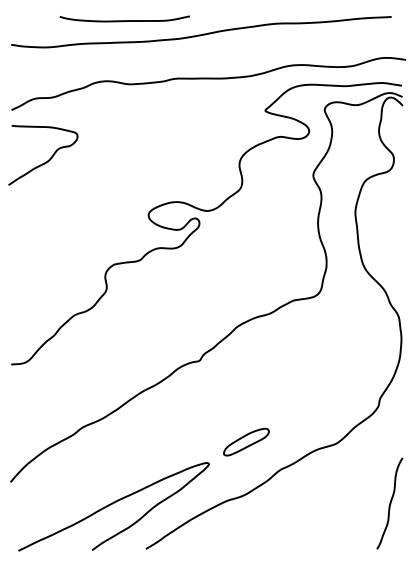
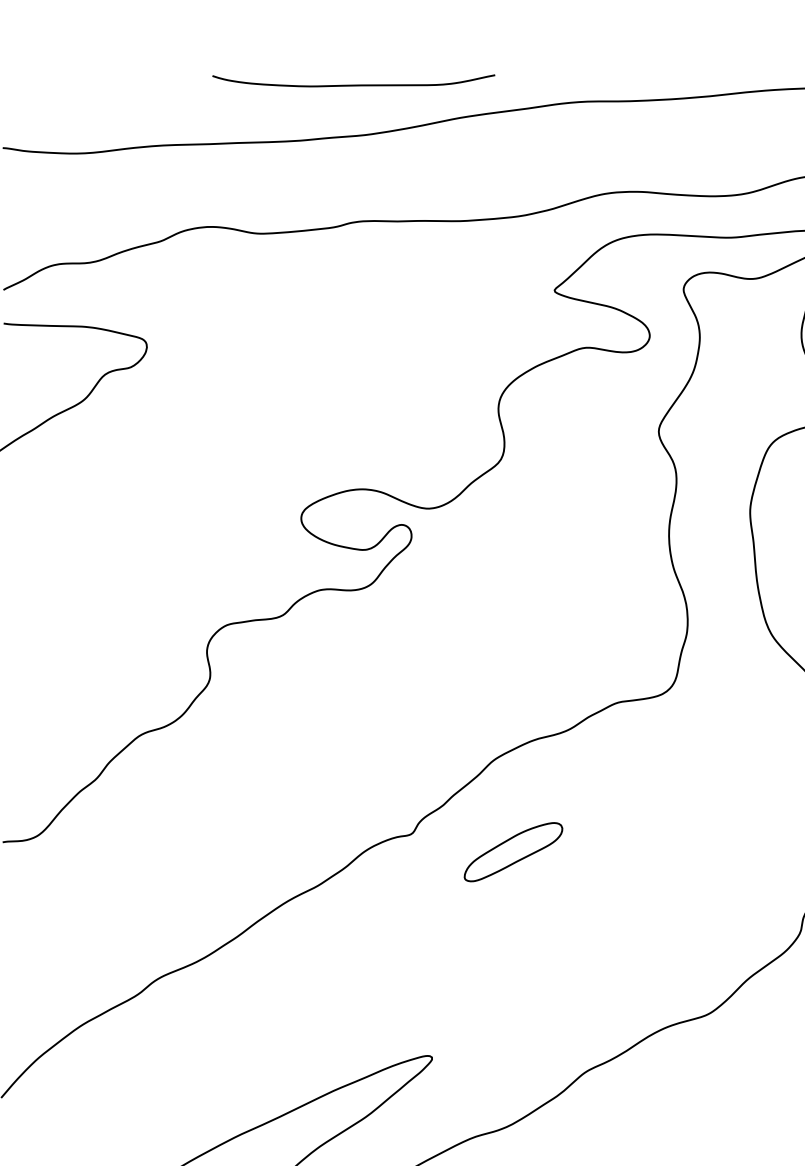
curve: (124, 20) -> (352, 84), moved
part: (246, 441) -> (513, 850), moved

